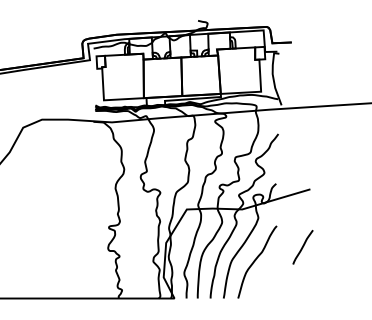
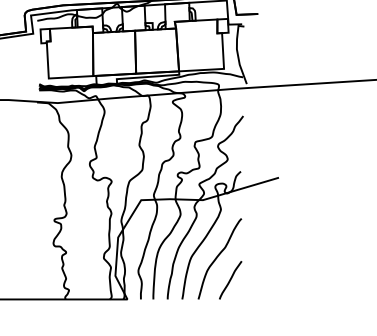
line: (302, 247) -> (230, 280), moved

